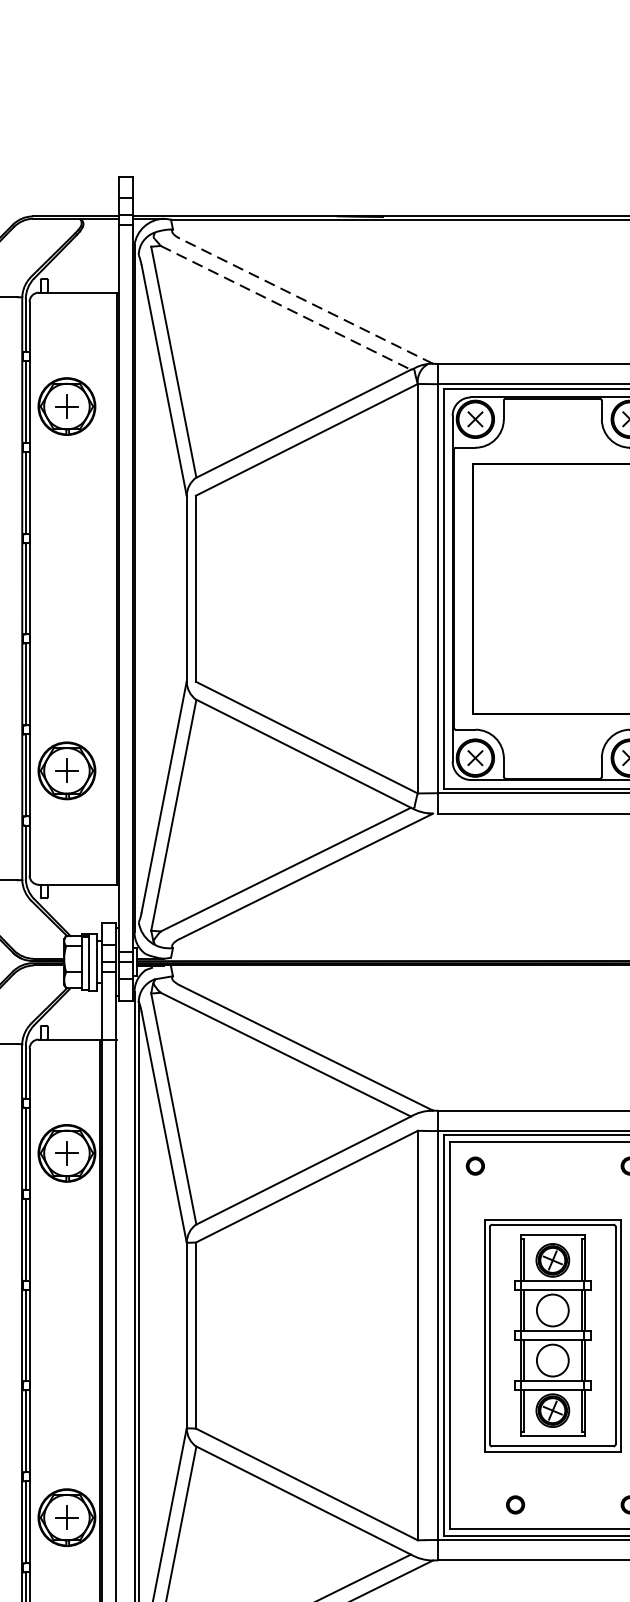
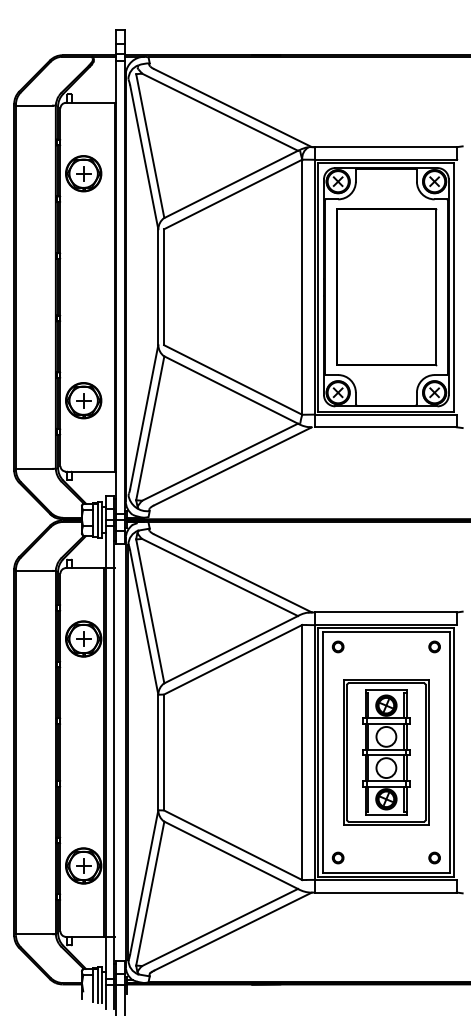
line: (305, 301) -> (232, 108), dashed -> solid
line: (286, 308) -> (220, 112), dashed -> solid
part: (514, 1504) -> (337, 857), moved

